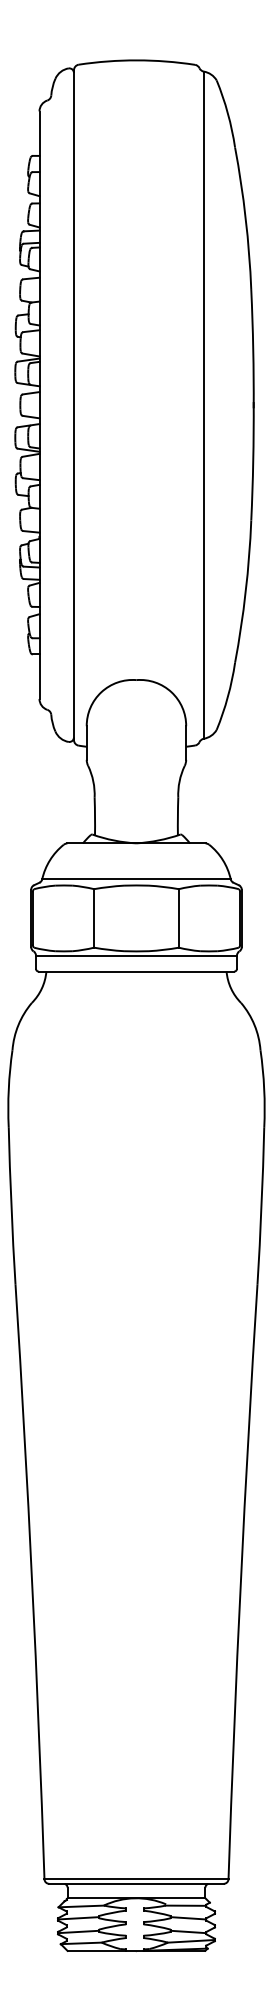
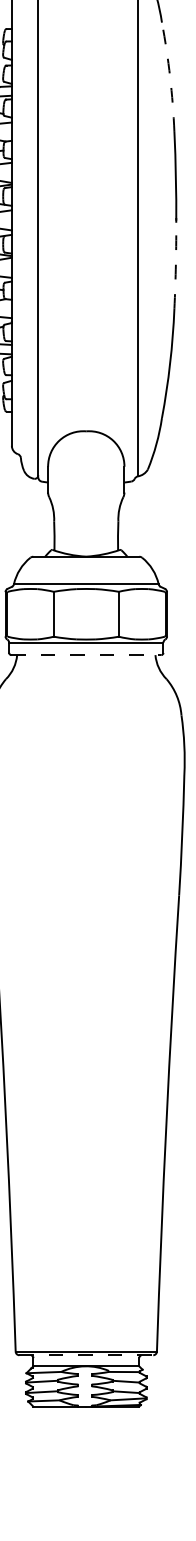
arc: (245, 218) -> (169, 77), solid -> dashed
arc: (253, 461) -> (176, 263), solid -> dashed
line: (136, 971) -> (86, 655), solid -> dashed
line: (137, 1883) -> (87, 1354), solid -> dashed

